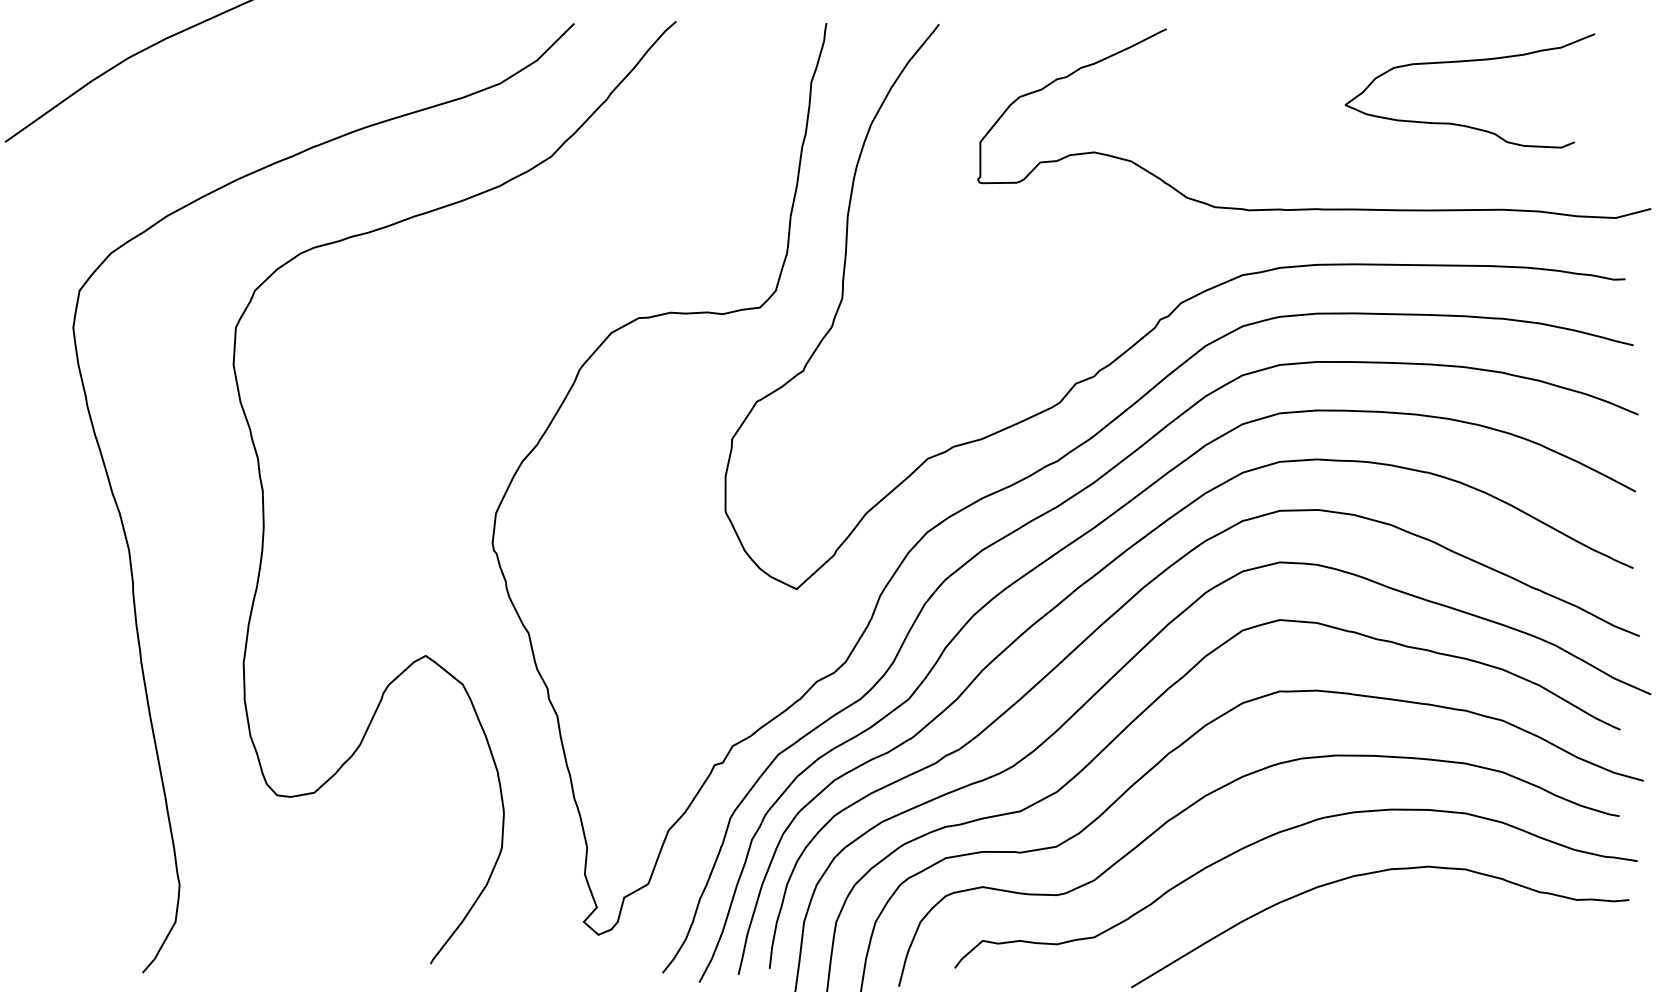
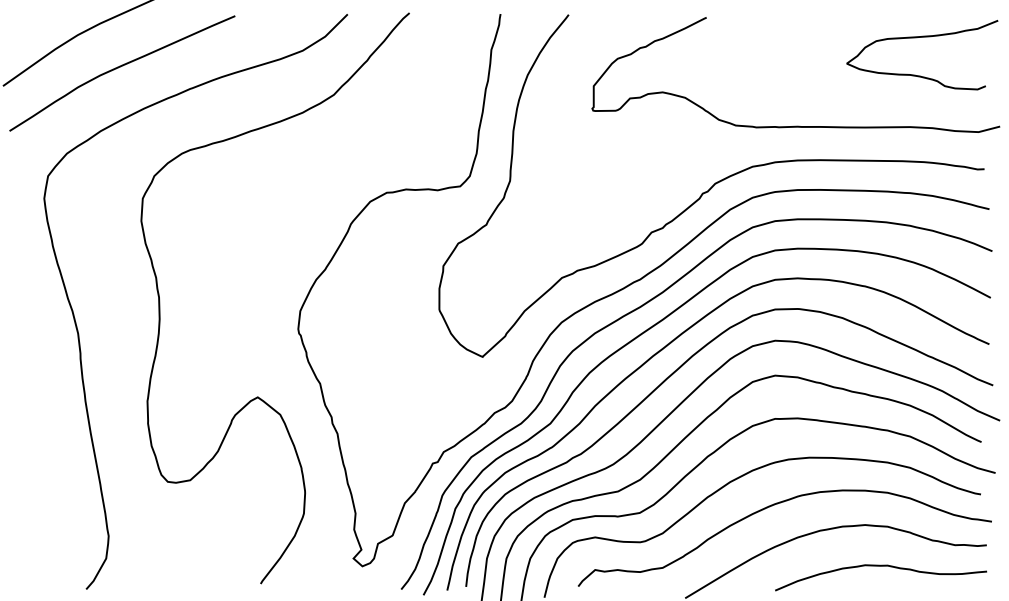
curve: (1461, 63) -> (917, 38), moved
curve: (199, 111) -> (120, 67), added
curve: (1453, 935) -> (880, 566), added

